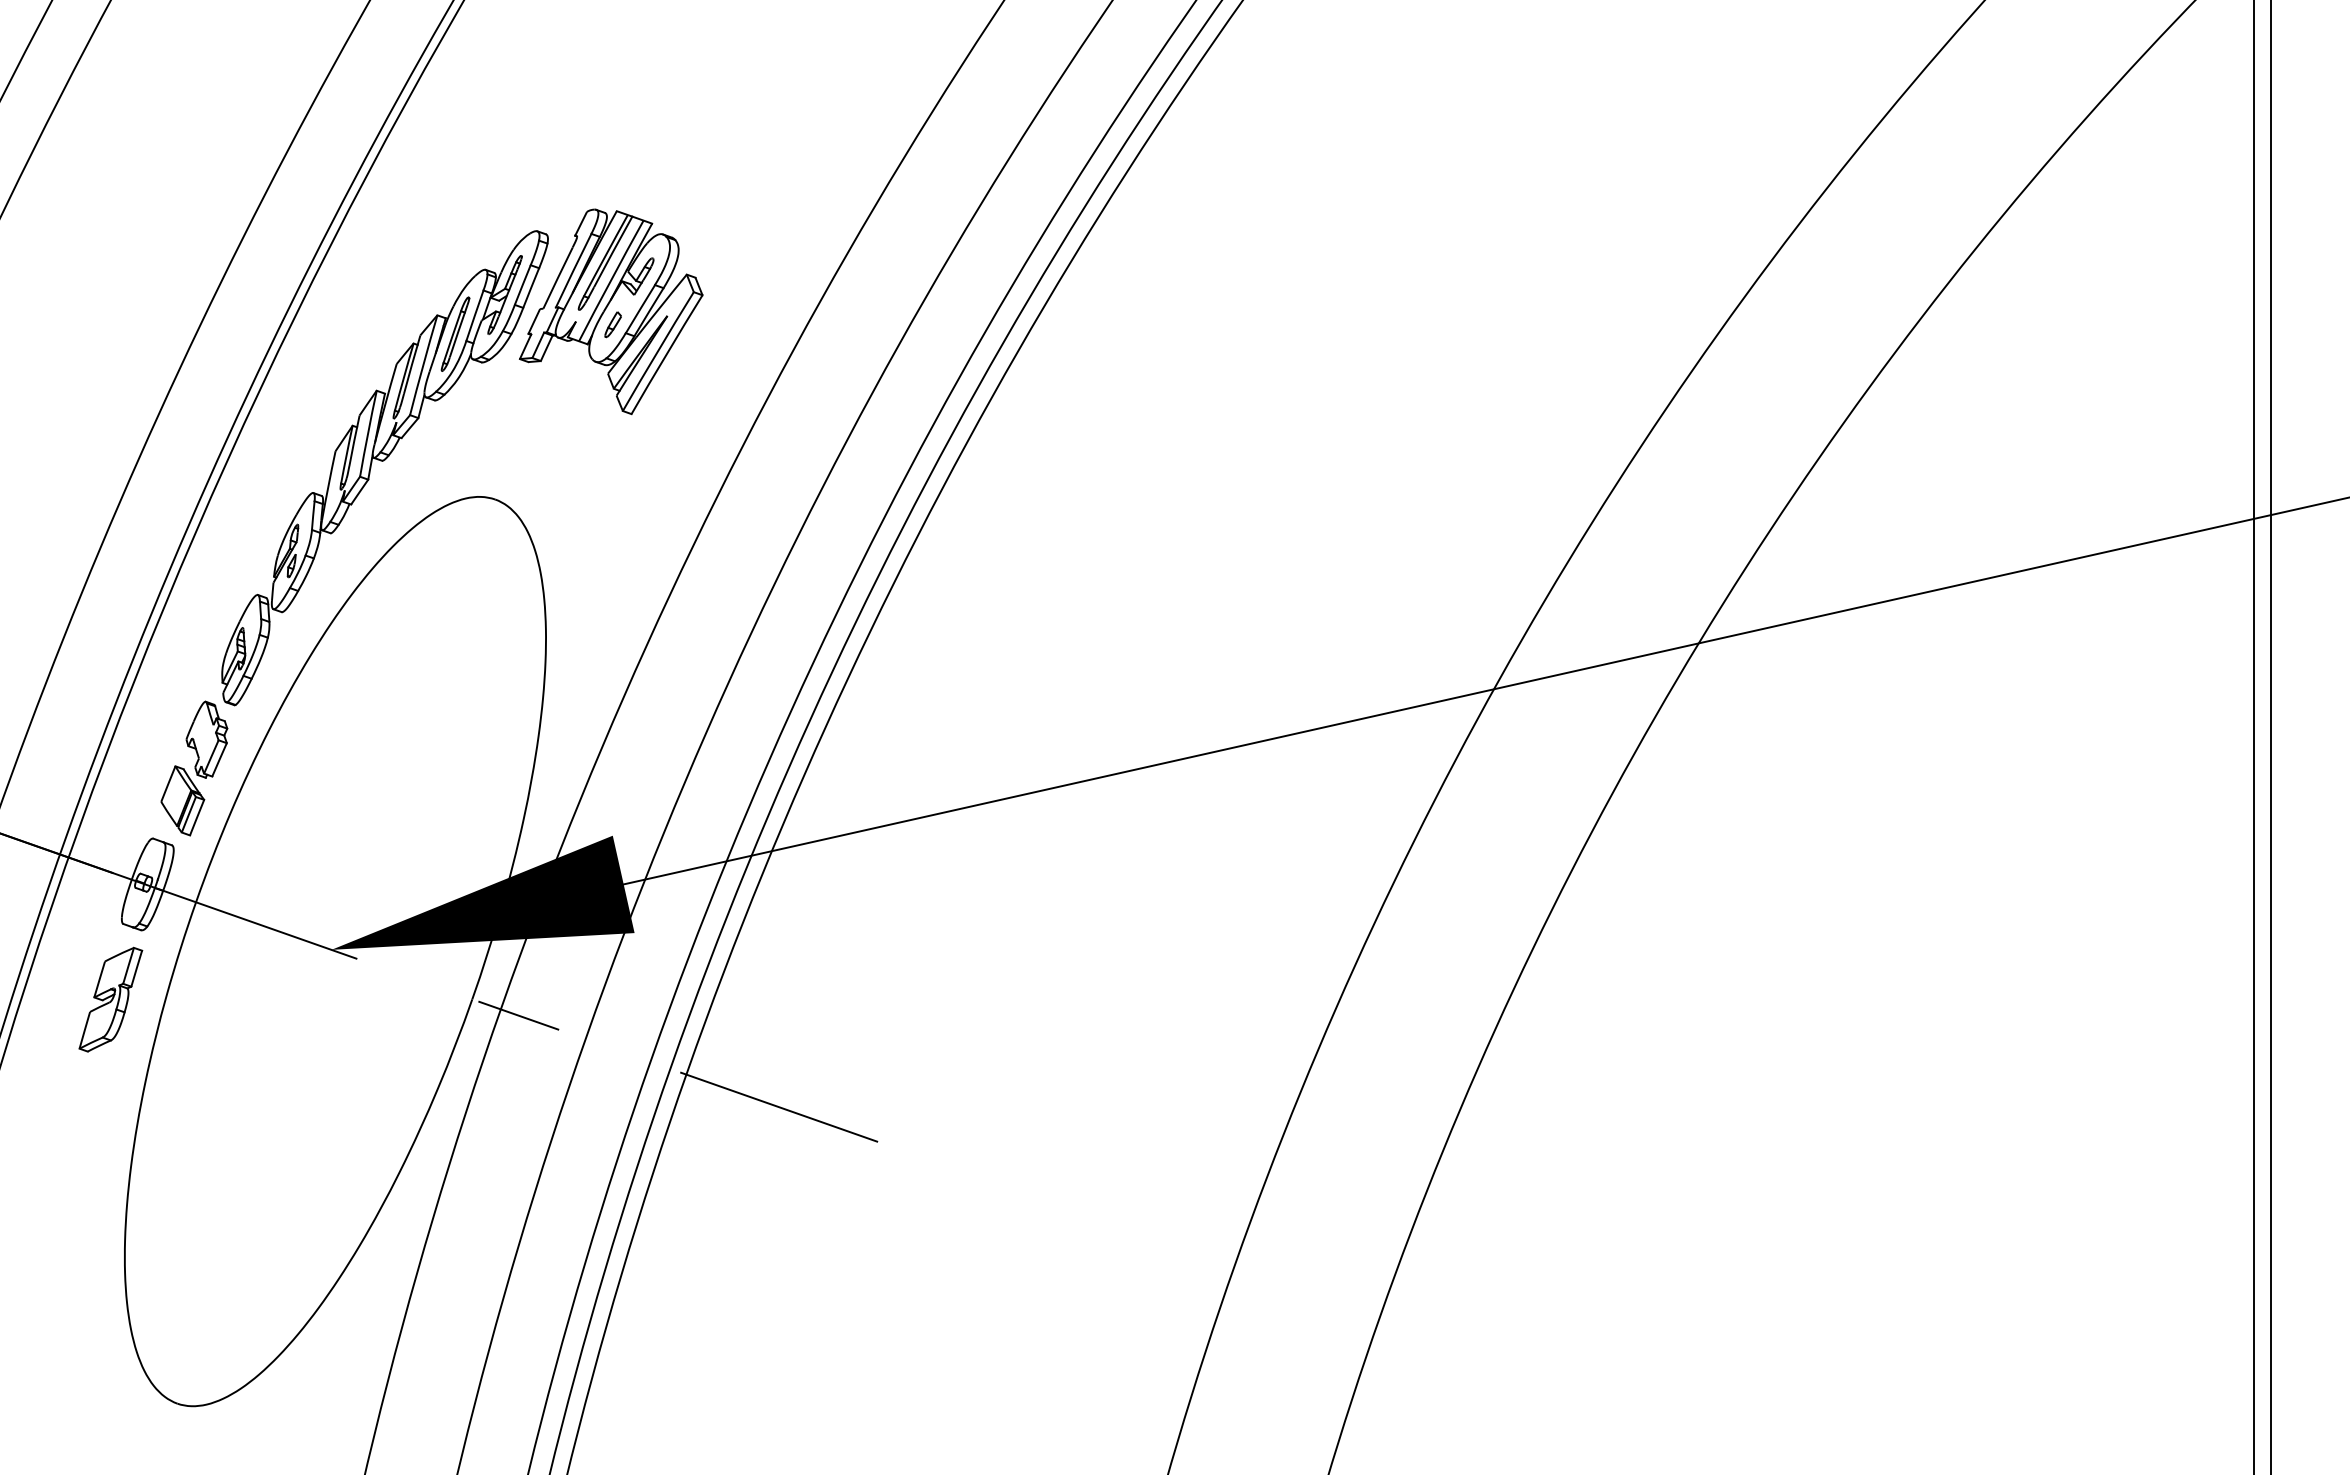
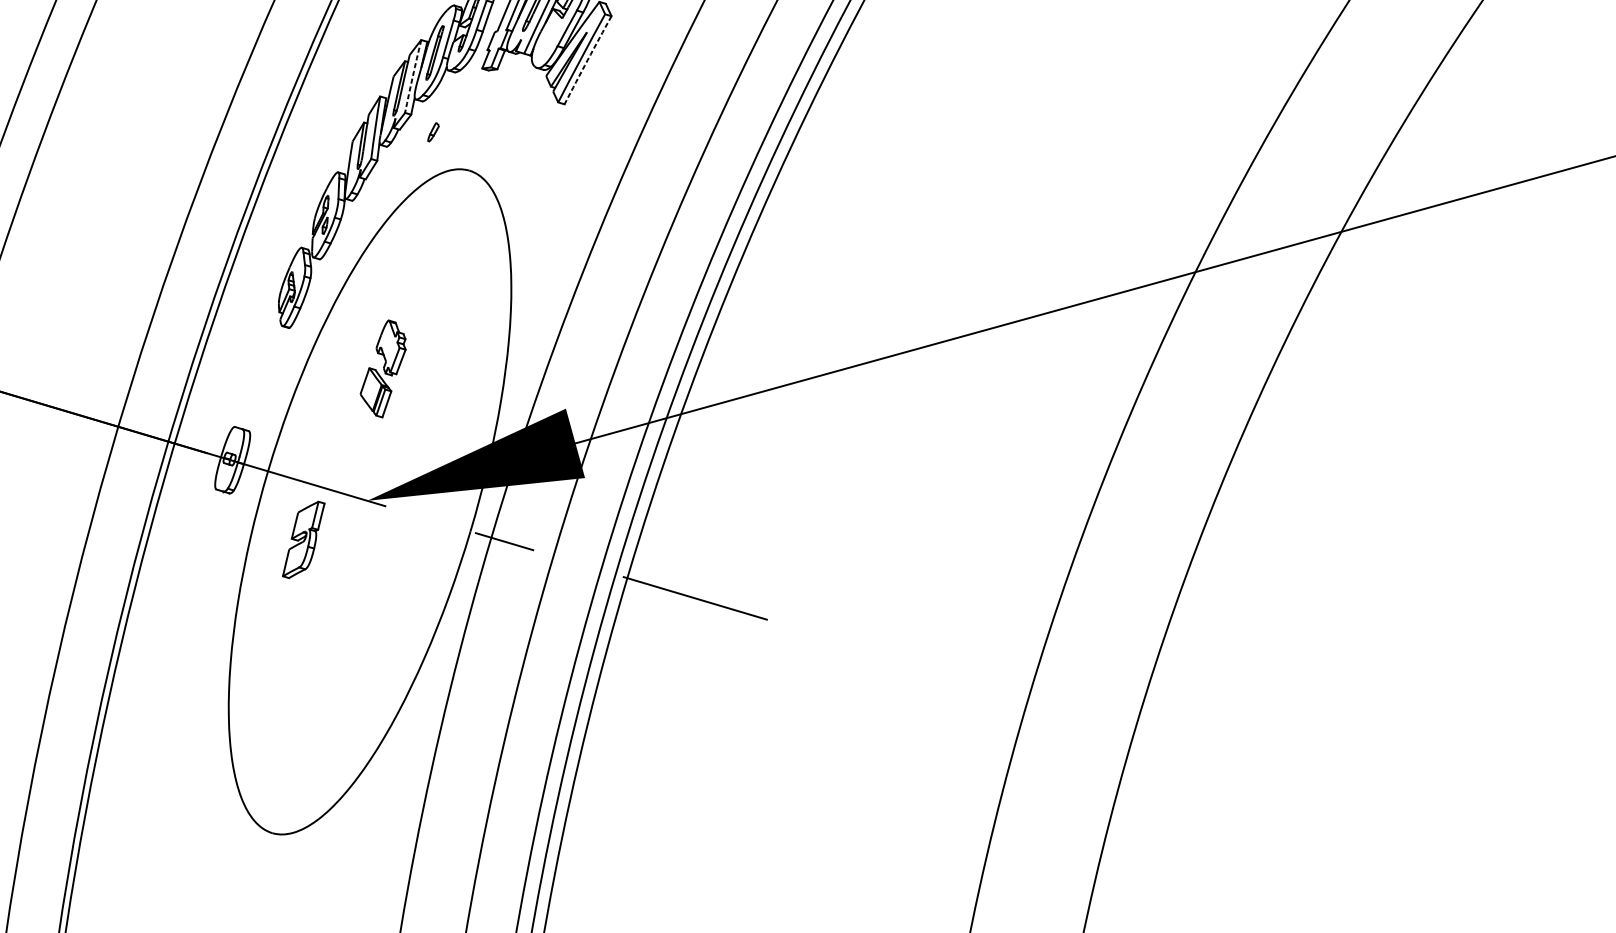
part: (612, 324) -> (433, 131), moved
arc: (666, 354) -> (587, 60), solid -> dashed
arc: (423, 365) -> (413, 76), solid -> dashed
part: (194, 768) -> (383, 369), moved
part: (110, 999) -> (303, 539), moved

